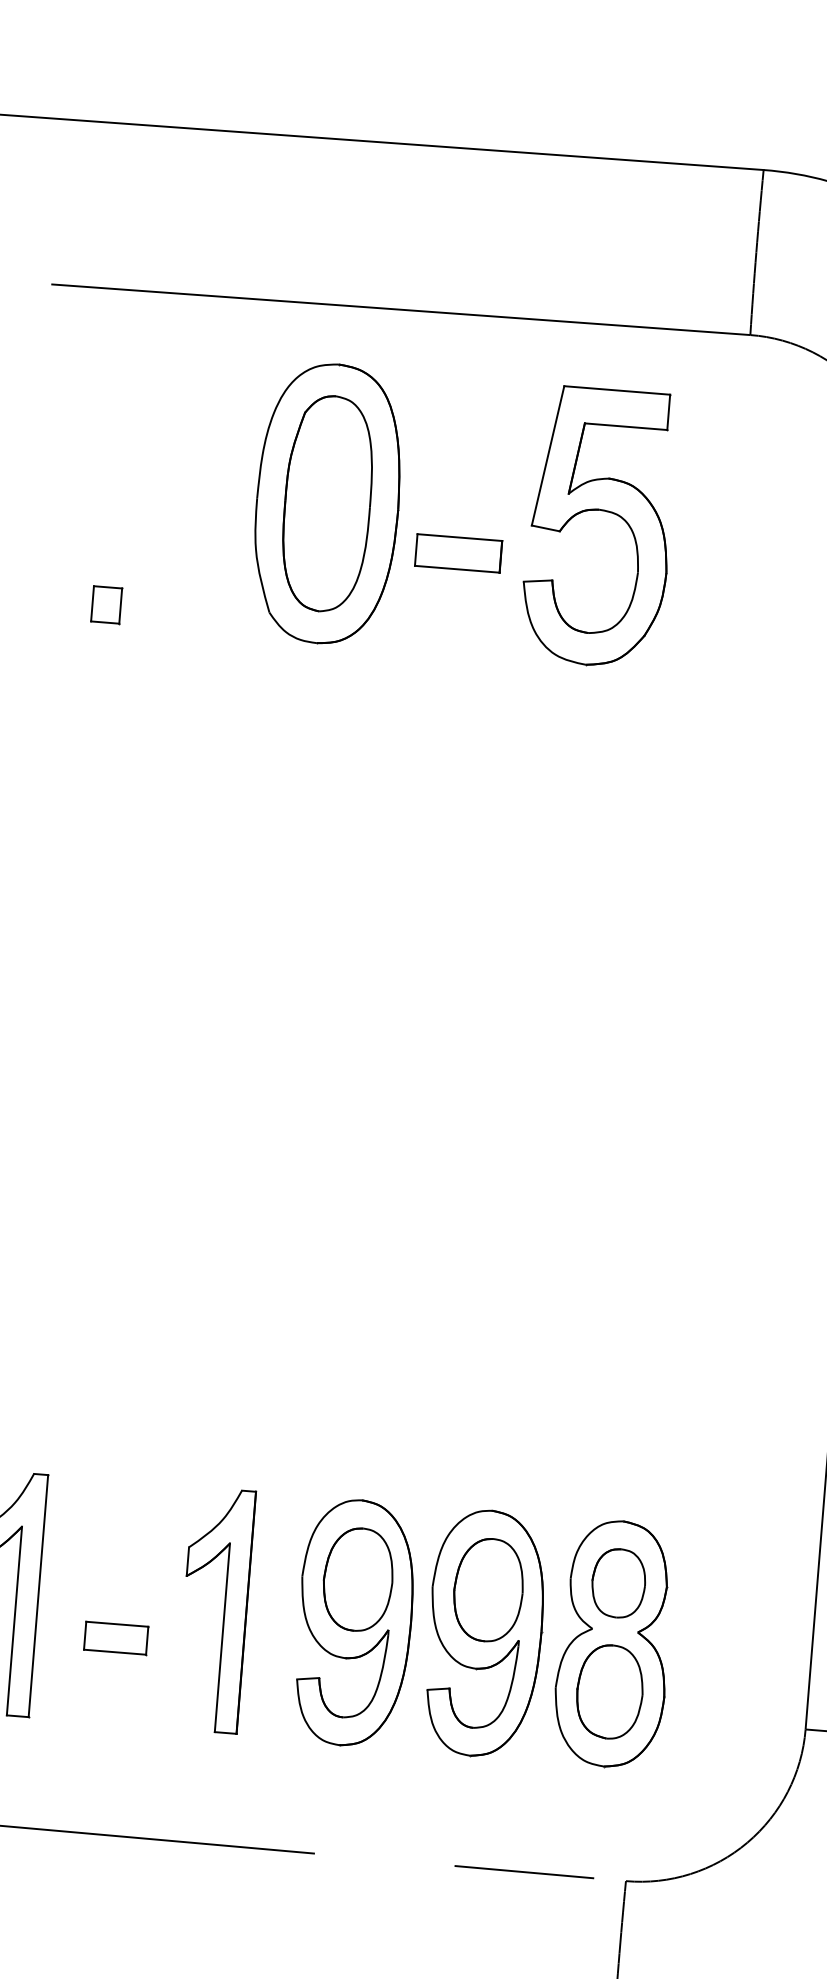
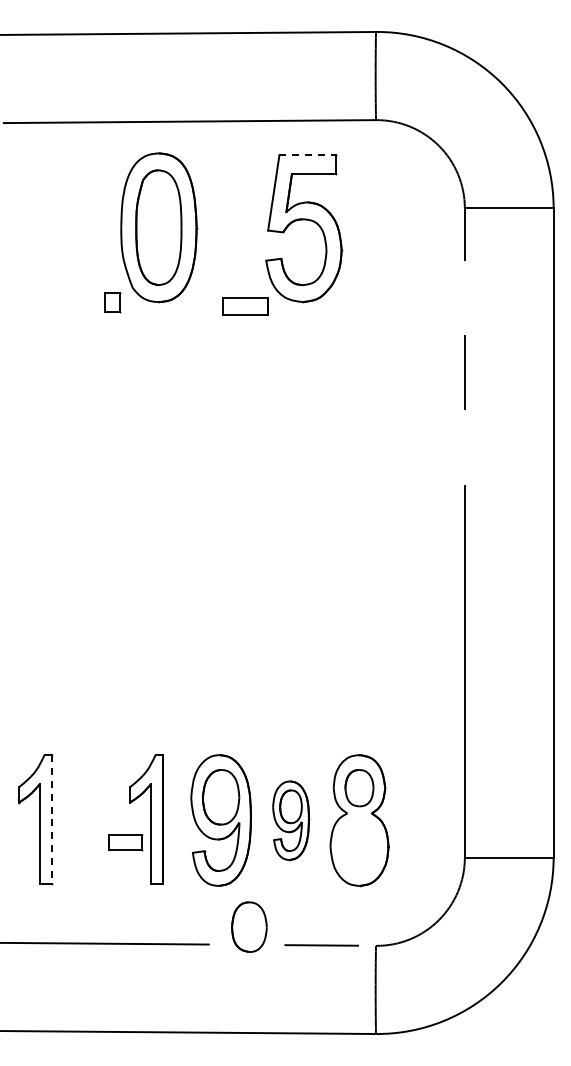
line: (618, 391) -> (308, 155), solid -> dashed
part: (458, 553) -> (245, 306), moved
part: (105, 604) -> (112, 302), moved
line: (39, 1595) -> (52, 819), solid -> dashed
part: (486, 1633) -> (291, 820), size x0.6
part: (116, 1637) -> (125, 842), moved
part: (610, 1690) -> (249, 926), moved

